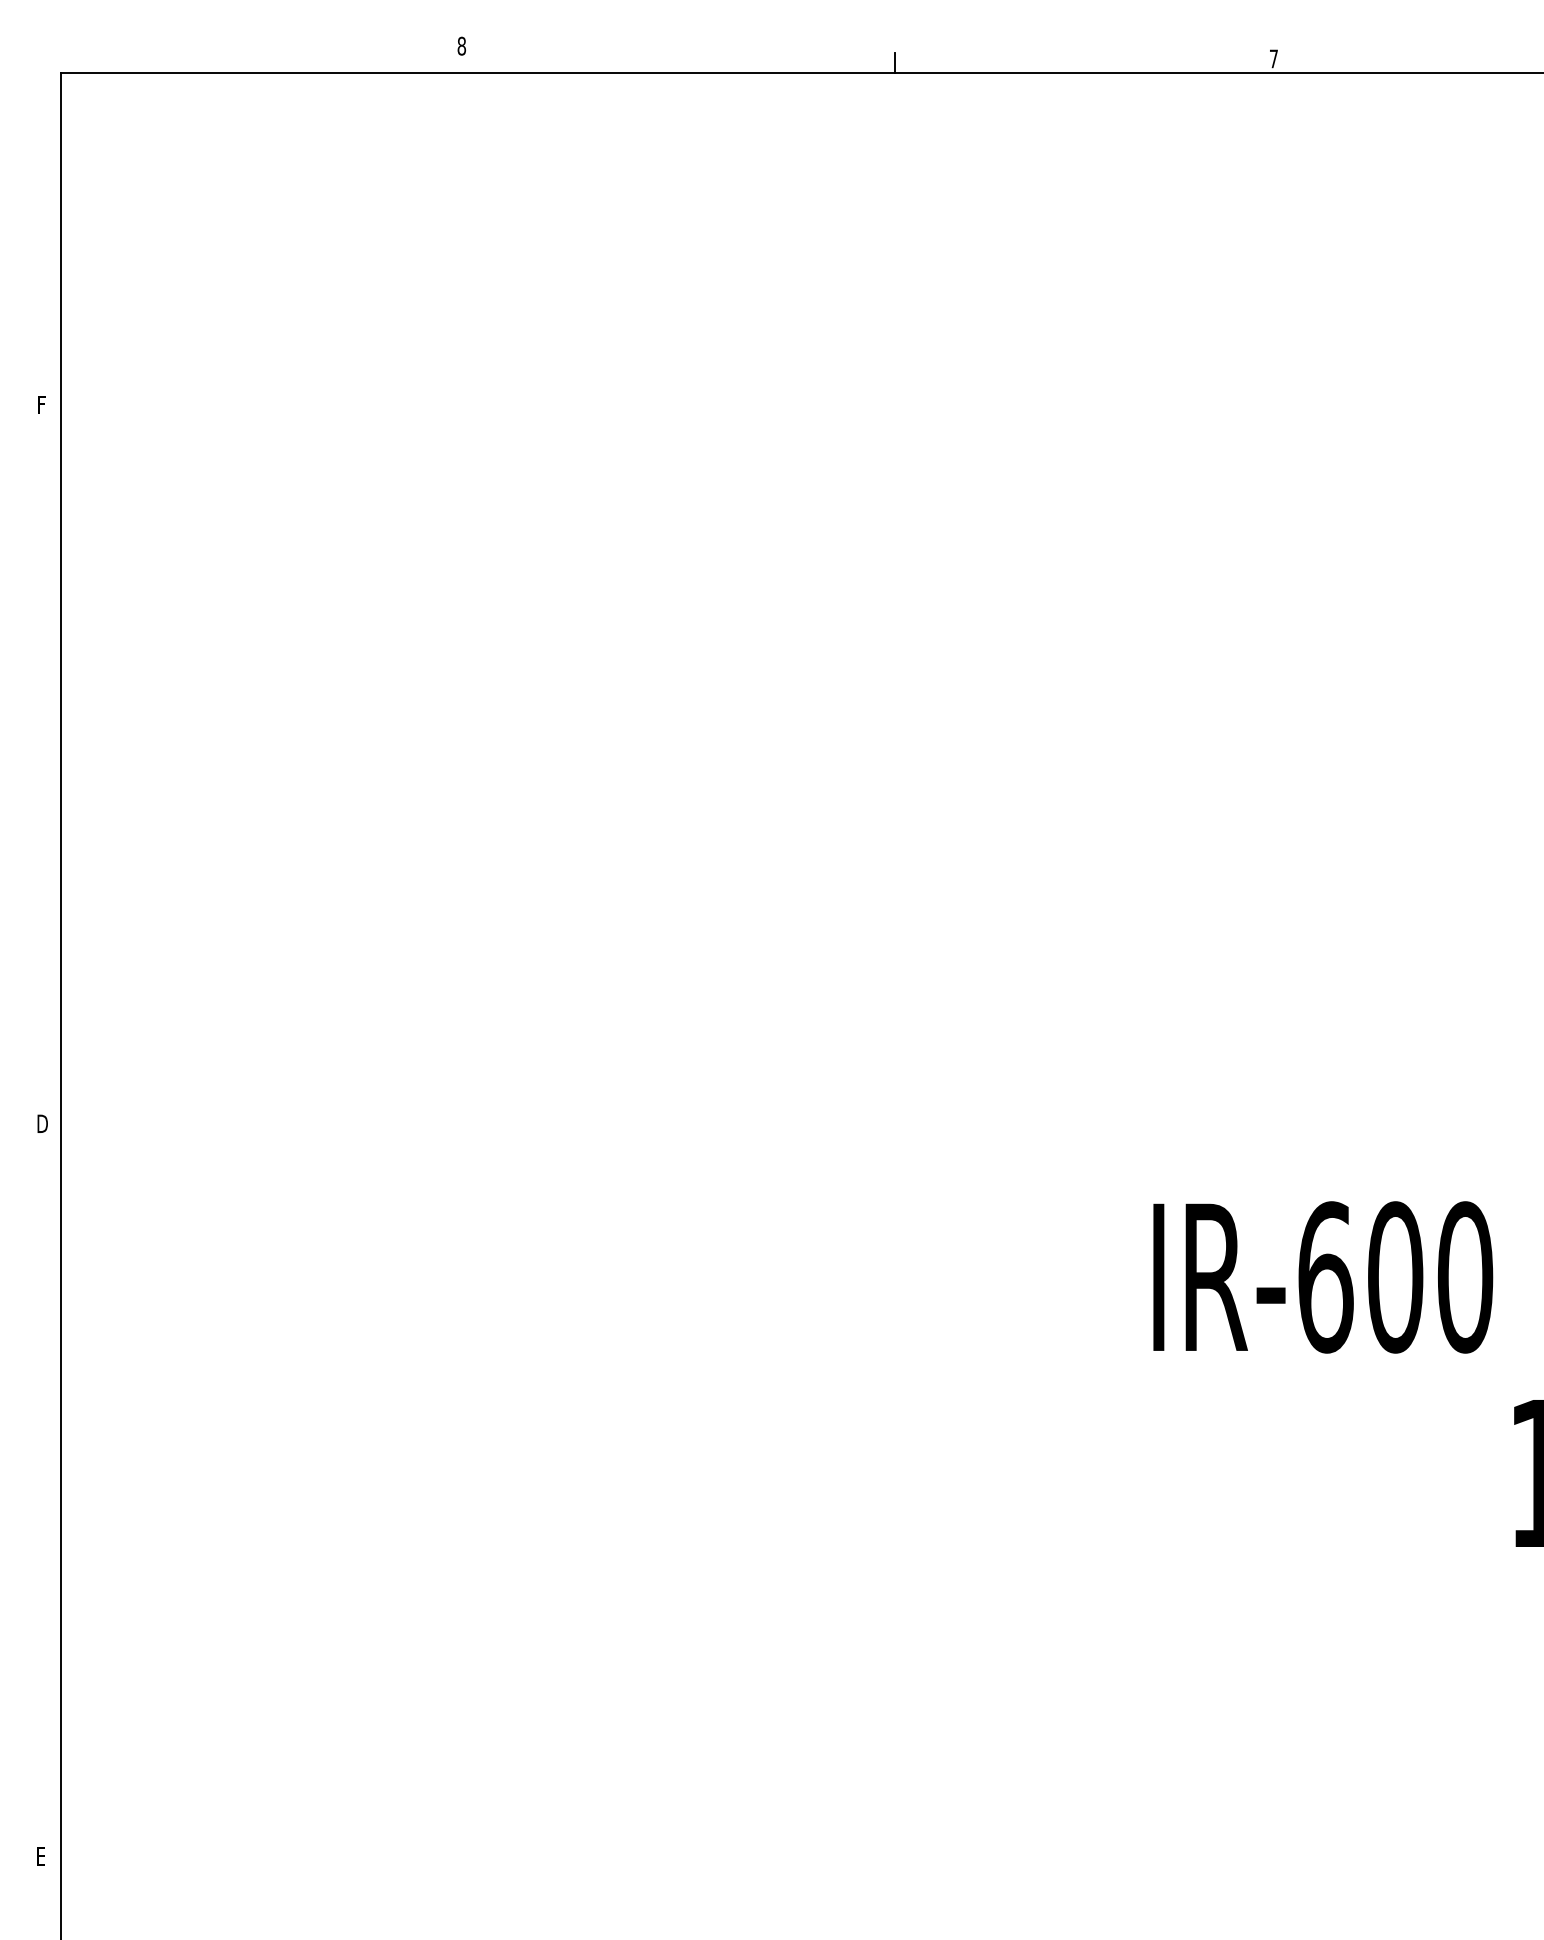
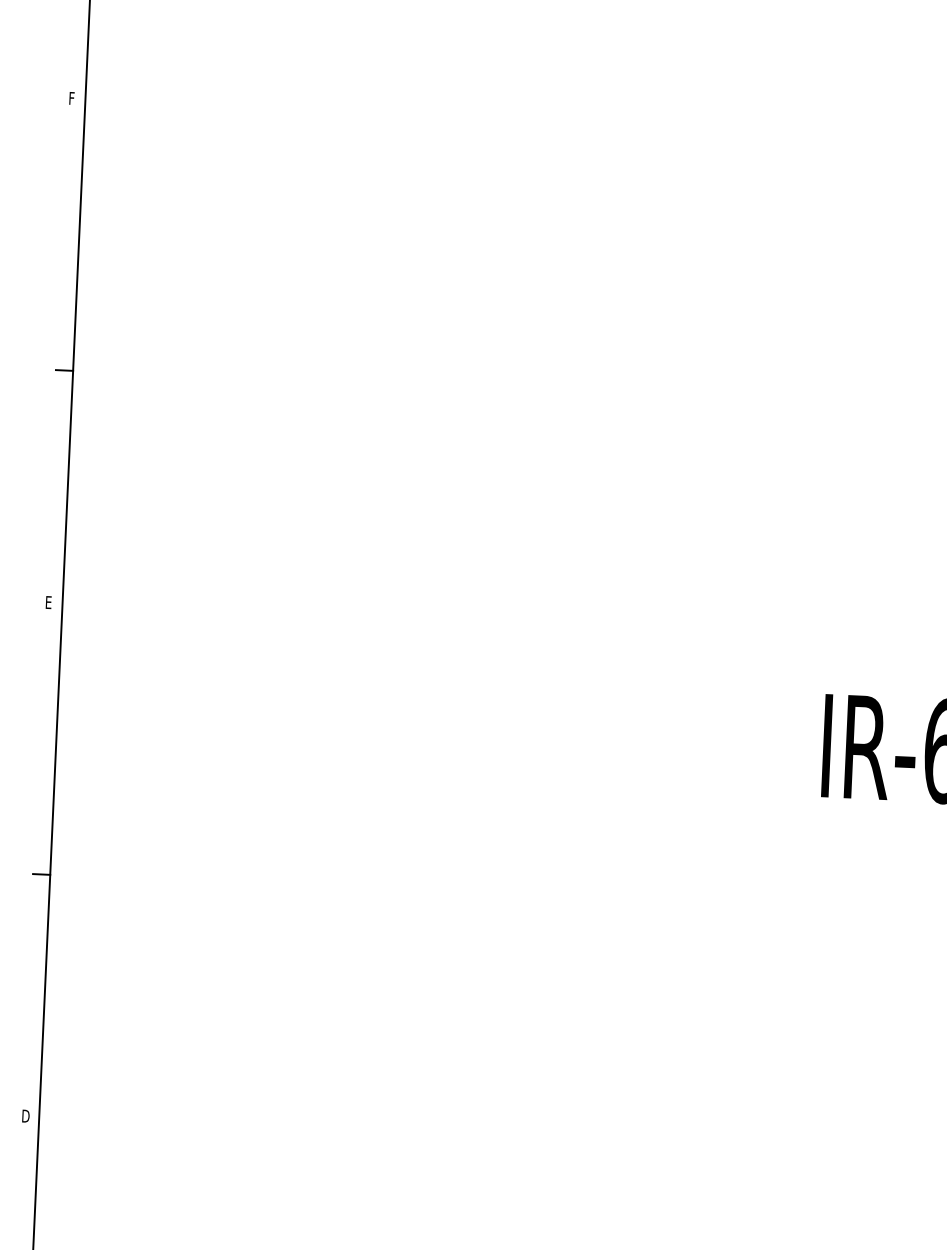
line: (48, 792) -> (64, 370), added
text: (42, 1123) -> (49, 602), D -> E
line: (48, 1511) -> (41, 874), added
text: (42, 1856) -> (26, 1116), E -> D

